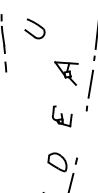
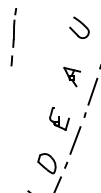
part: (34, 28) -> (79, 27), moved
part: (67, 72) -> (71, 76), size x0.71
line: (81, 135) -> (75, 140), added

